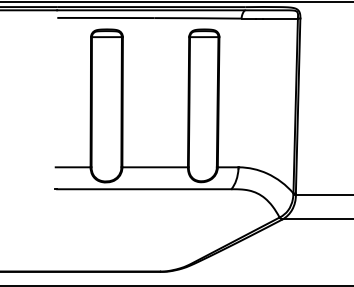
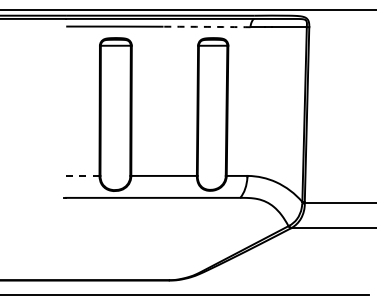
arc: (198, 17) -> (207, 26), solid -> dashed
line: (72, 166) -> (81, 175), solid -> dashed

